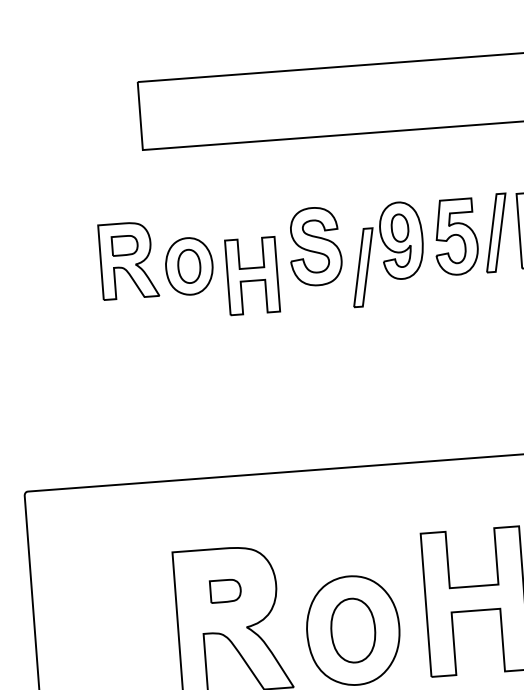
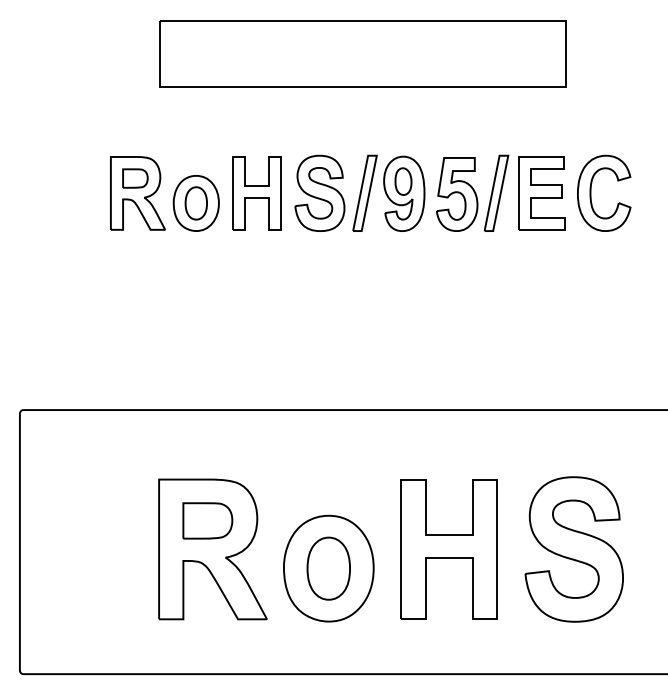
part: (362, 266) -> (364, 192), moved
part: (252, 276) -> (256, 193), moved
part: (225, 590) -> (207, 520), size x1.67

